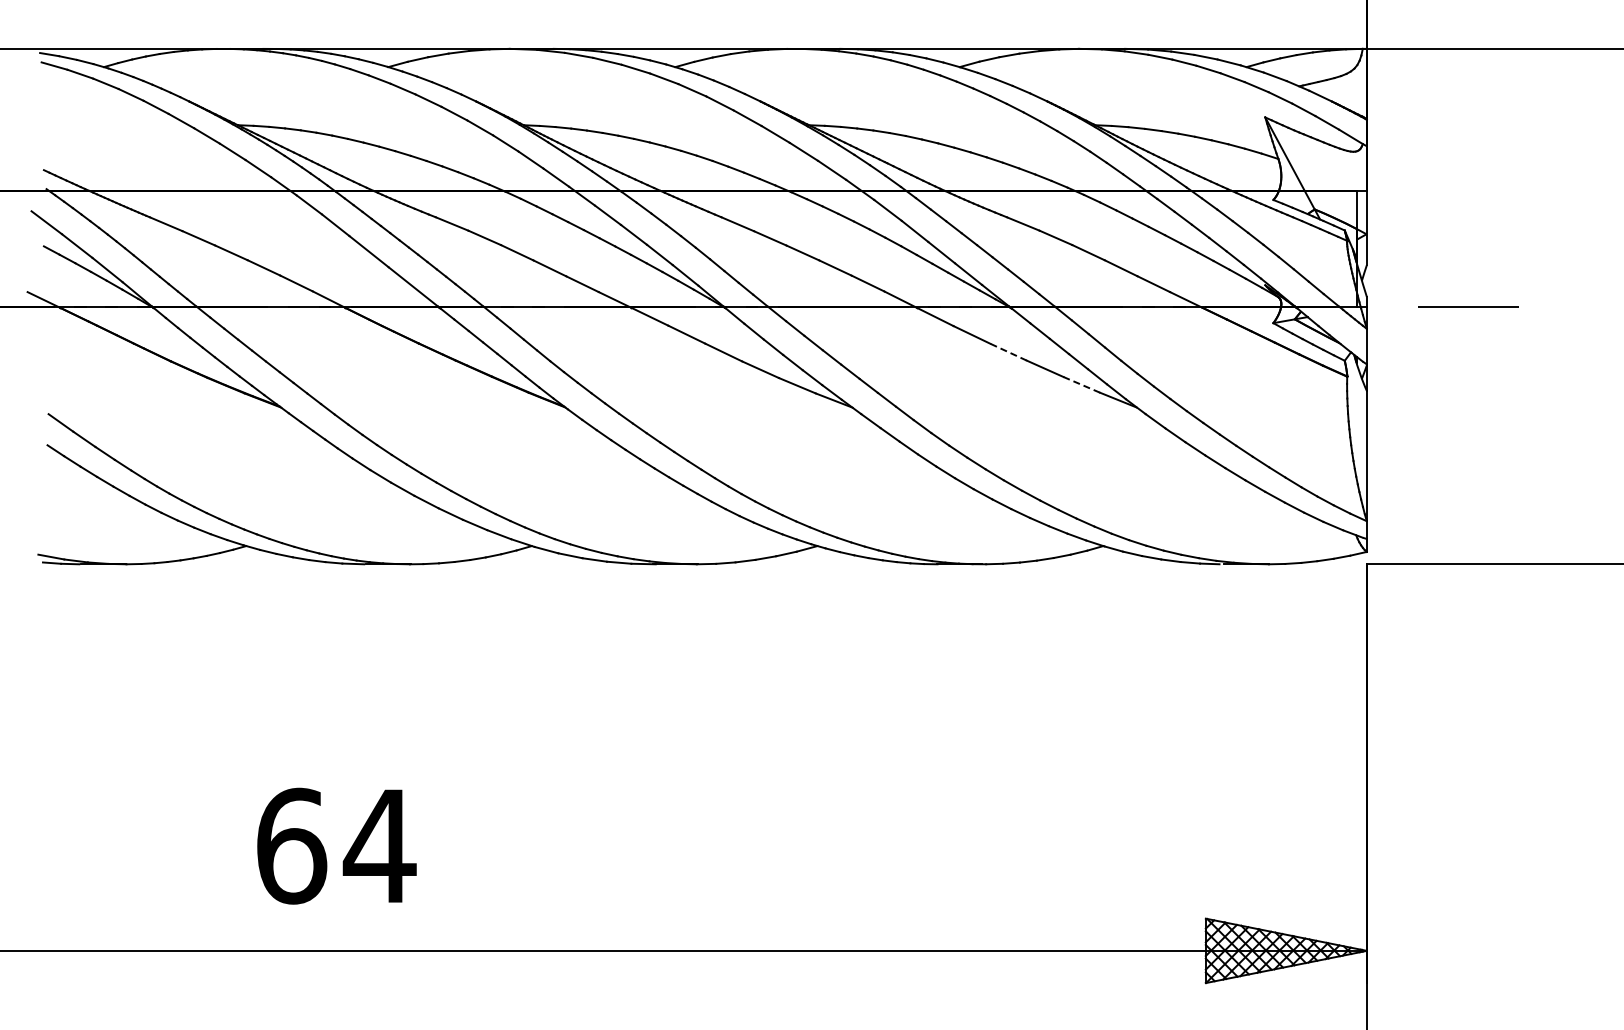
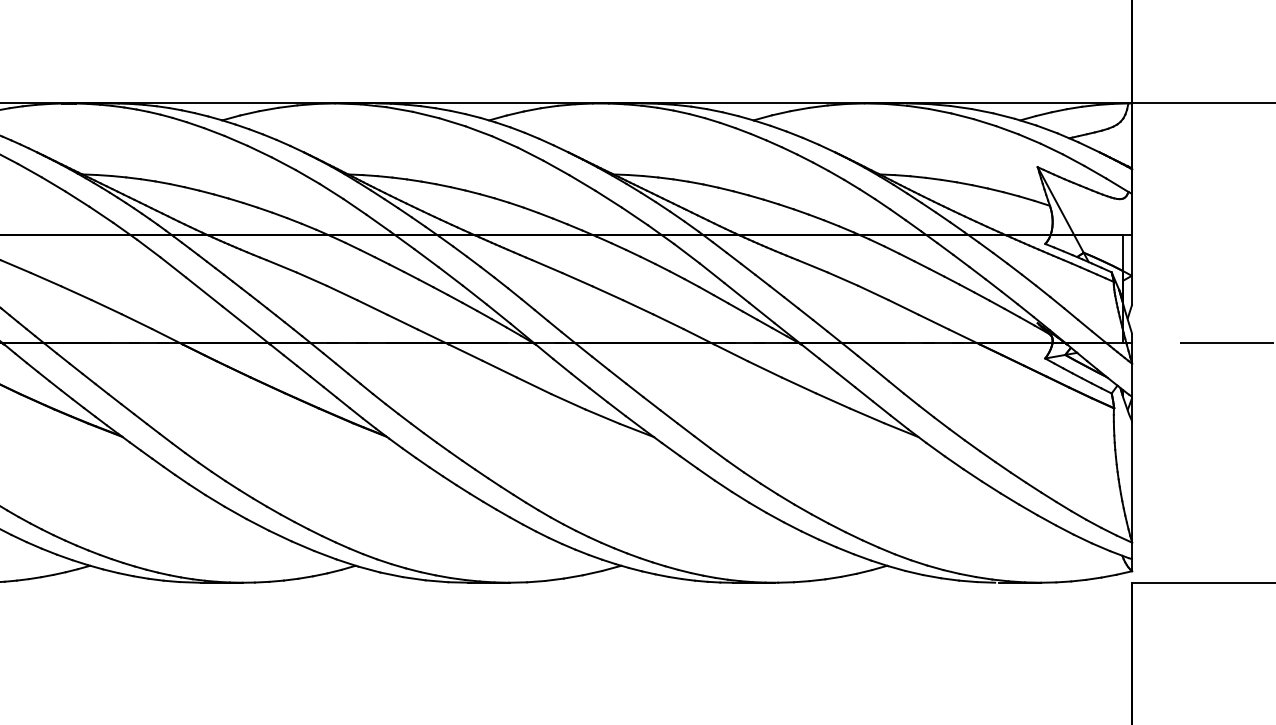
line: (1008, 351) -> (798, 384), dashed -> solid
line: (1081, 384) -> (866, 415), dashed -> solid

